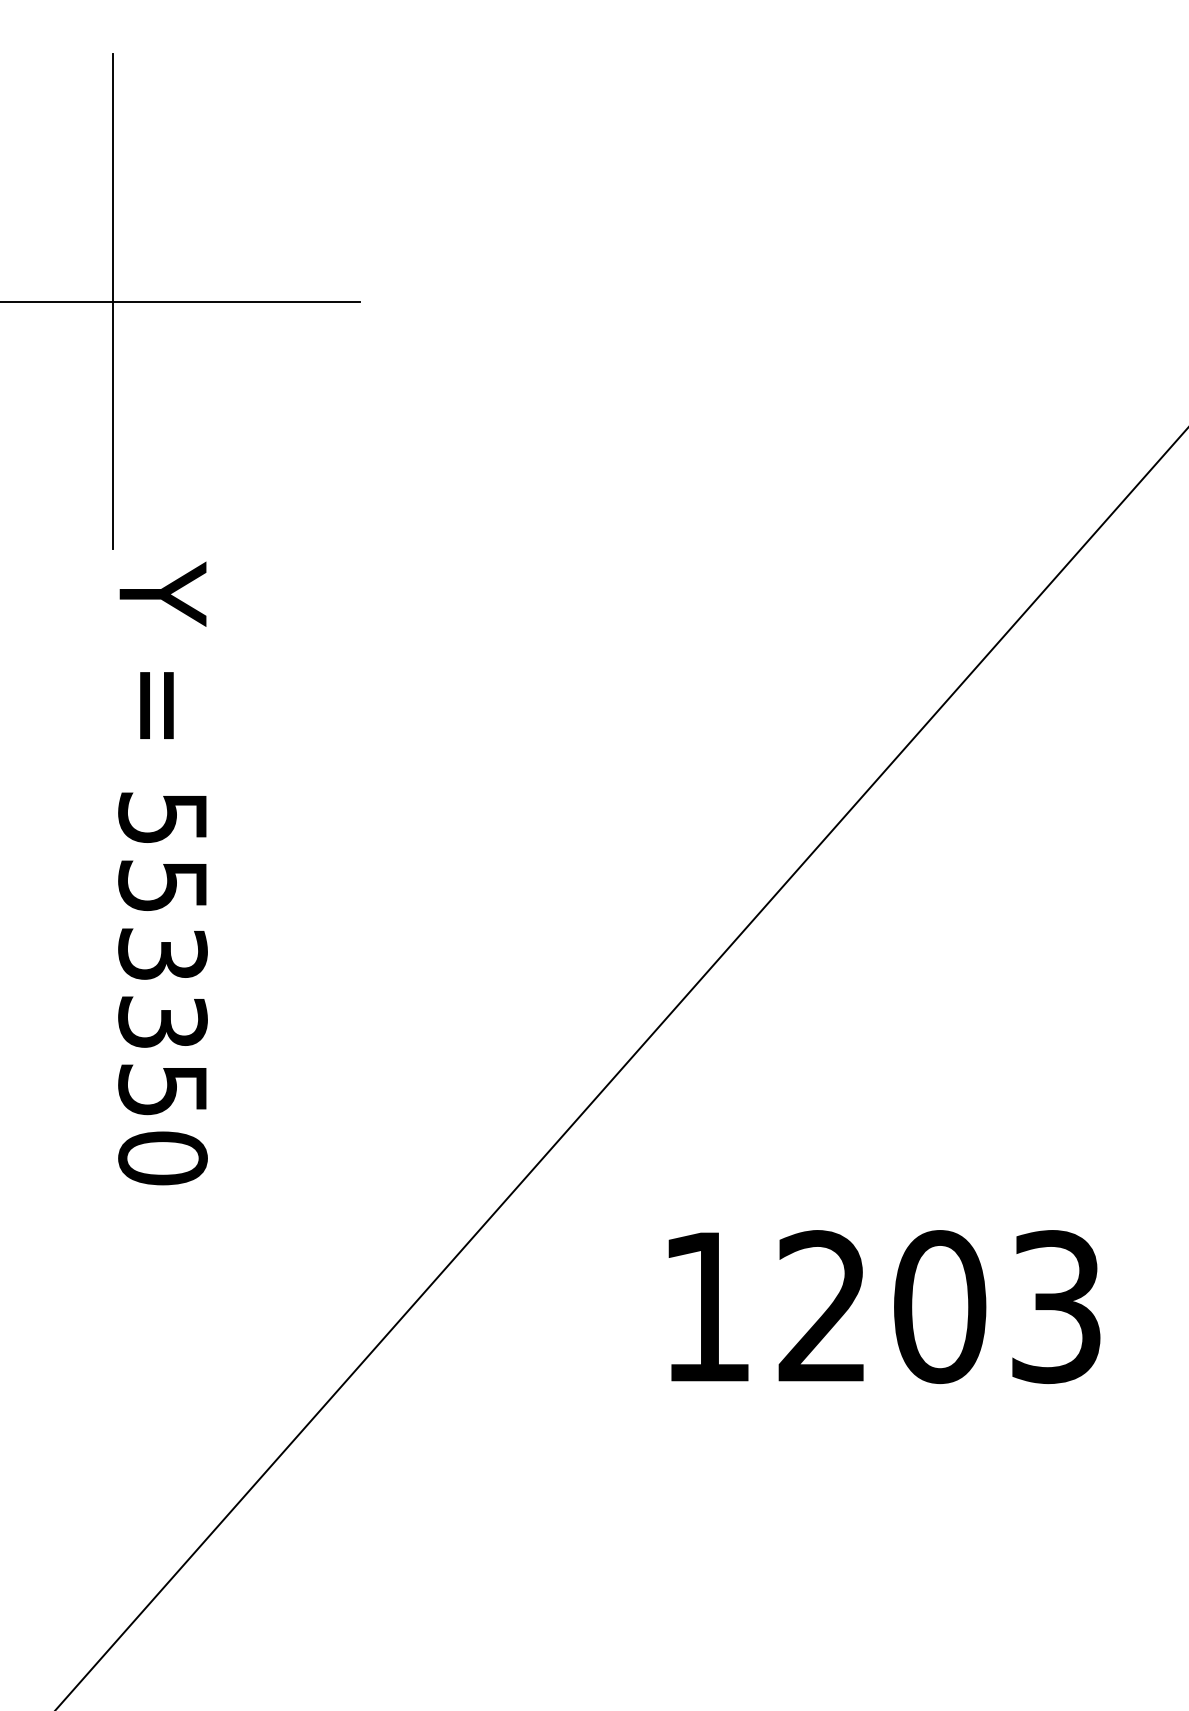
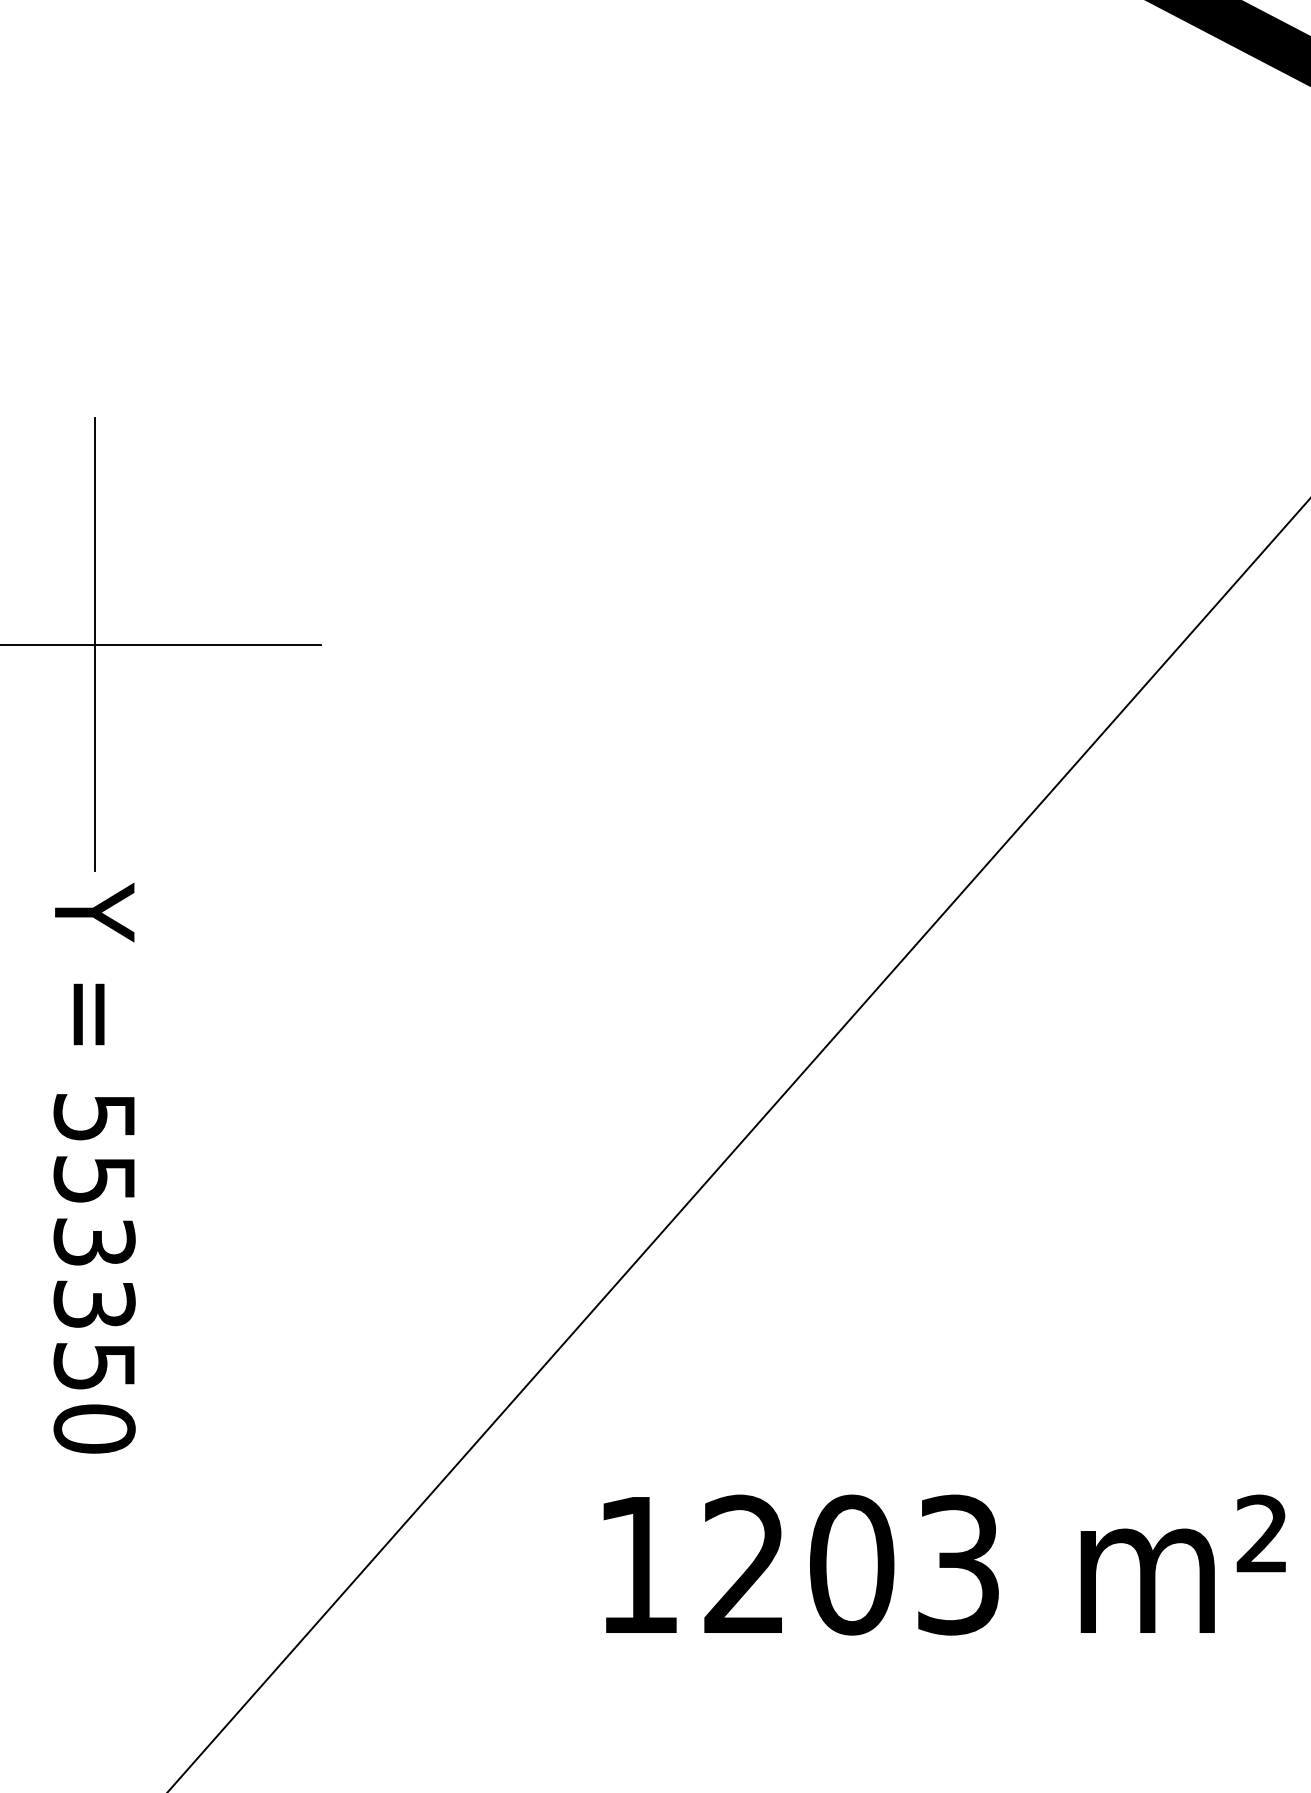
text: (162, 872) -> (94, 1167), moved

